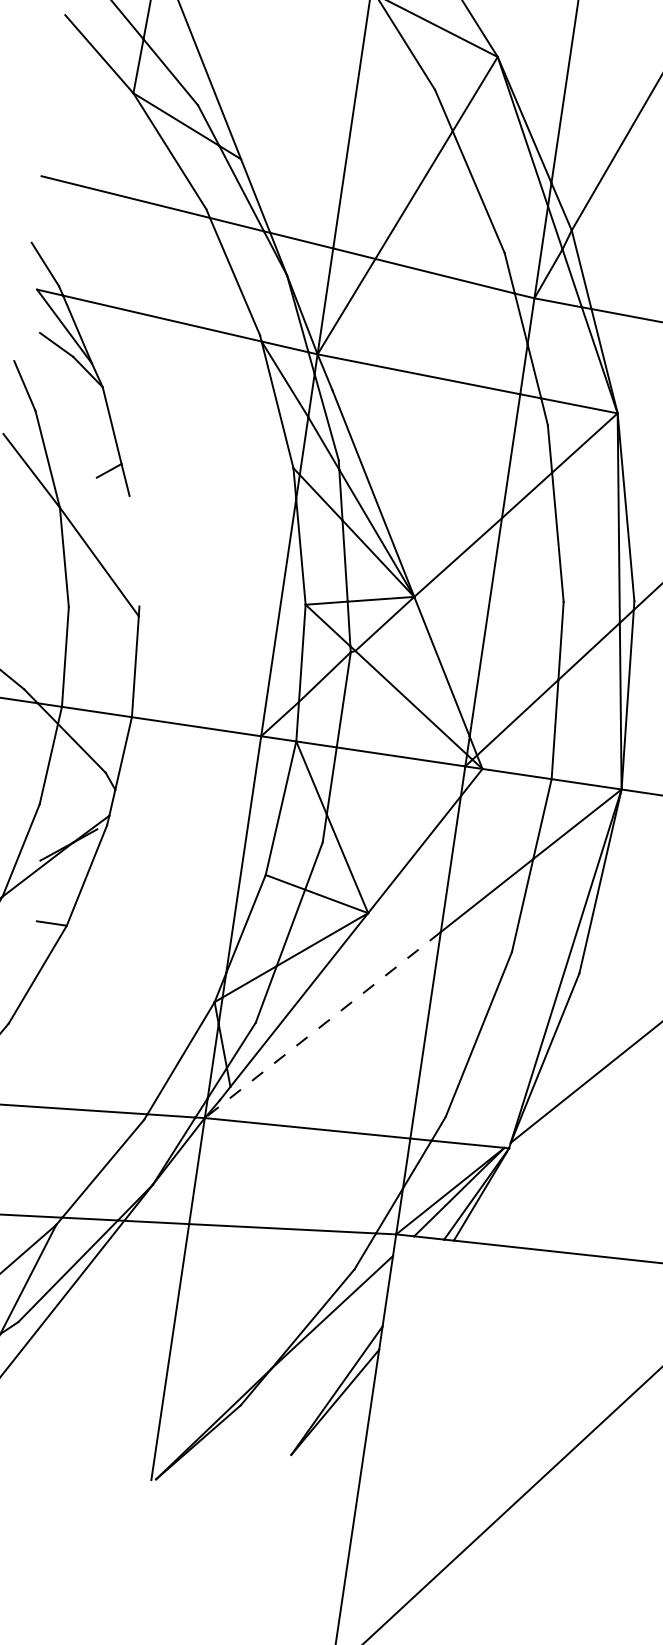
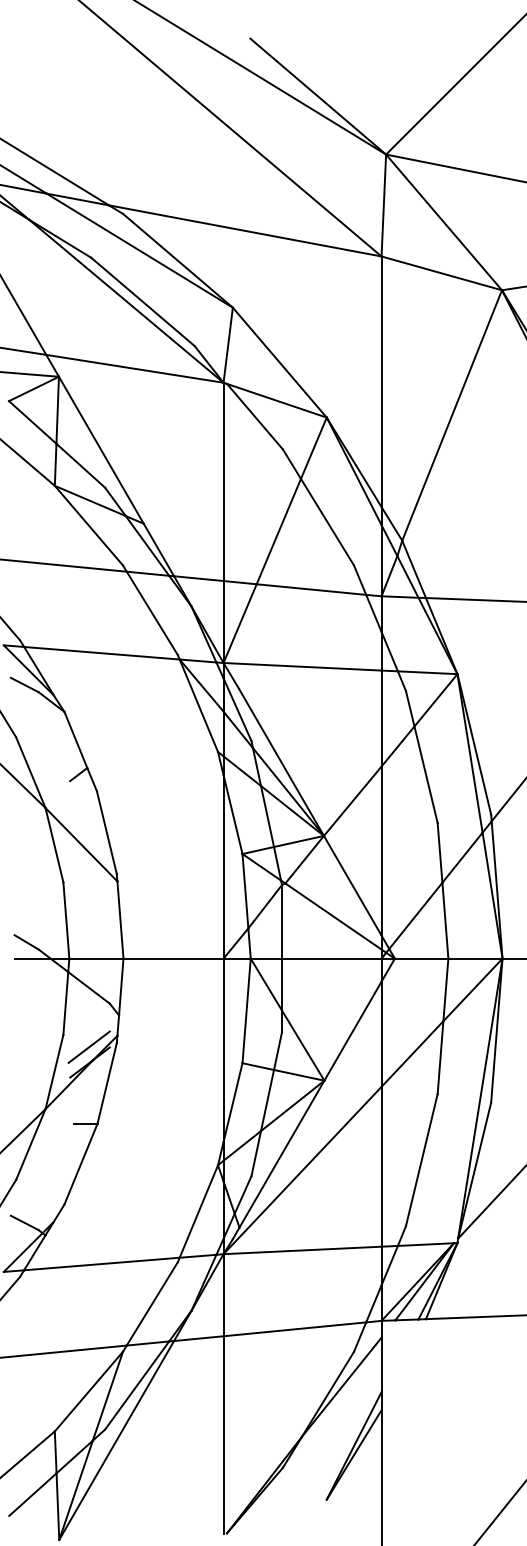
line: (134, 550) -> (106, 832), added
line: (69, 824) -> (88, 1046), added
line: (322, 1025) -> (302, 1170), dashed -> solid

